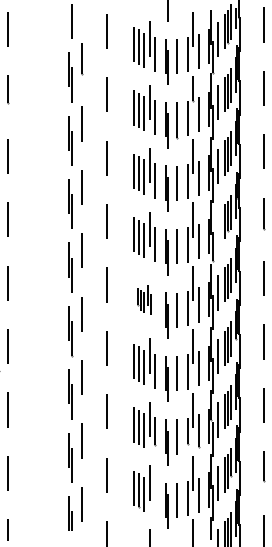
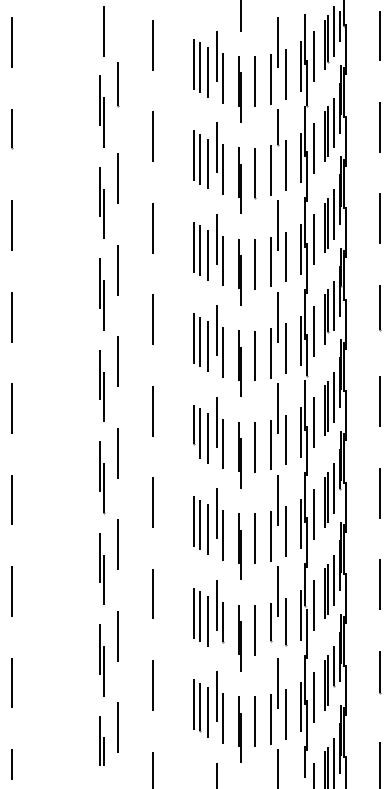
line: (217, 229) -> (313, 331), added
part: (144, 299) -> (208, 432), size x1.67
line: (154, 497) -> (222, 717), added

